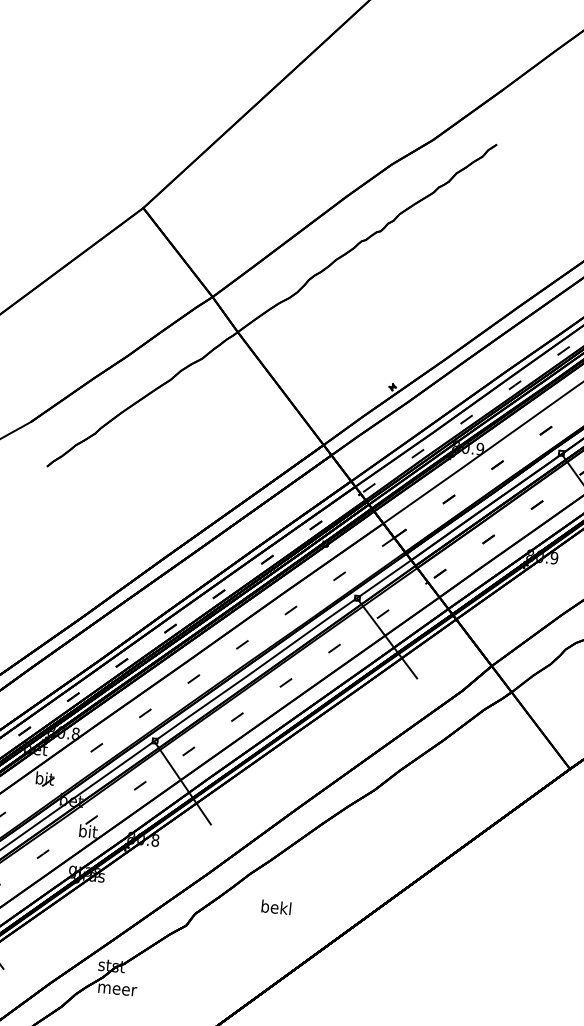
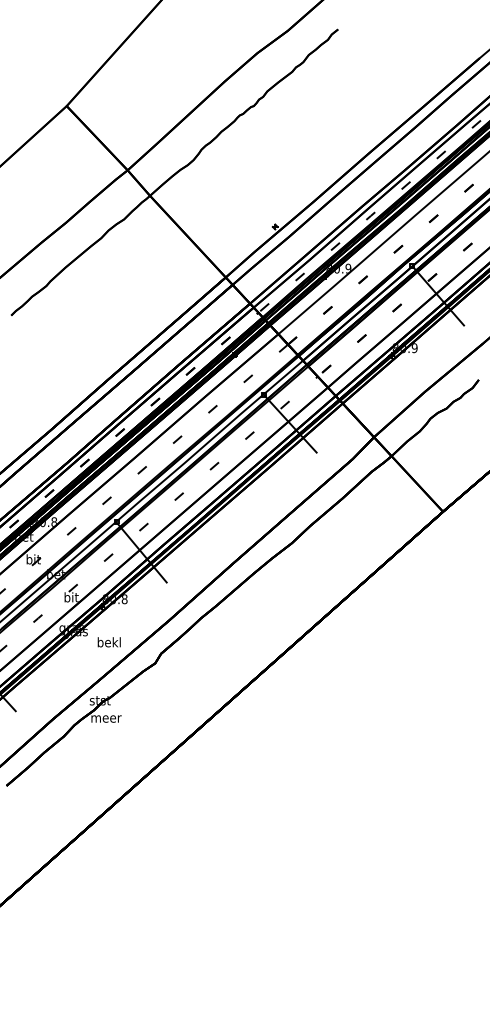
text: (275, 907) -> (108, 642), moved

